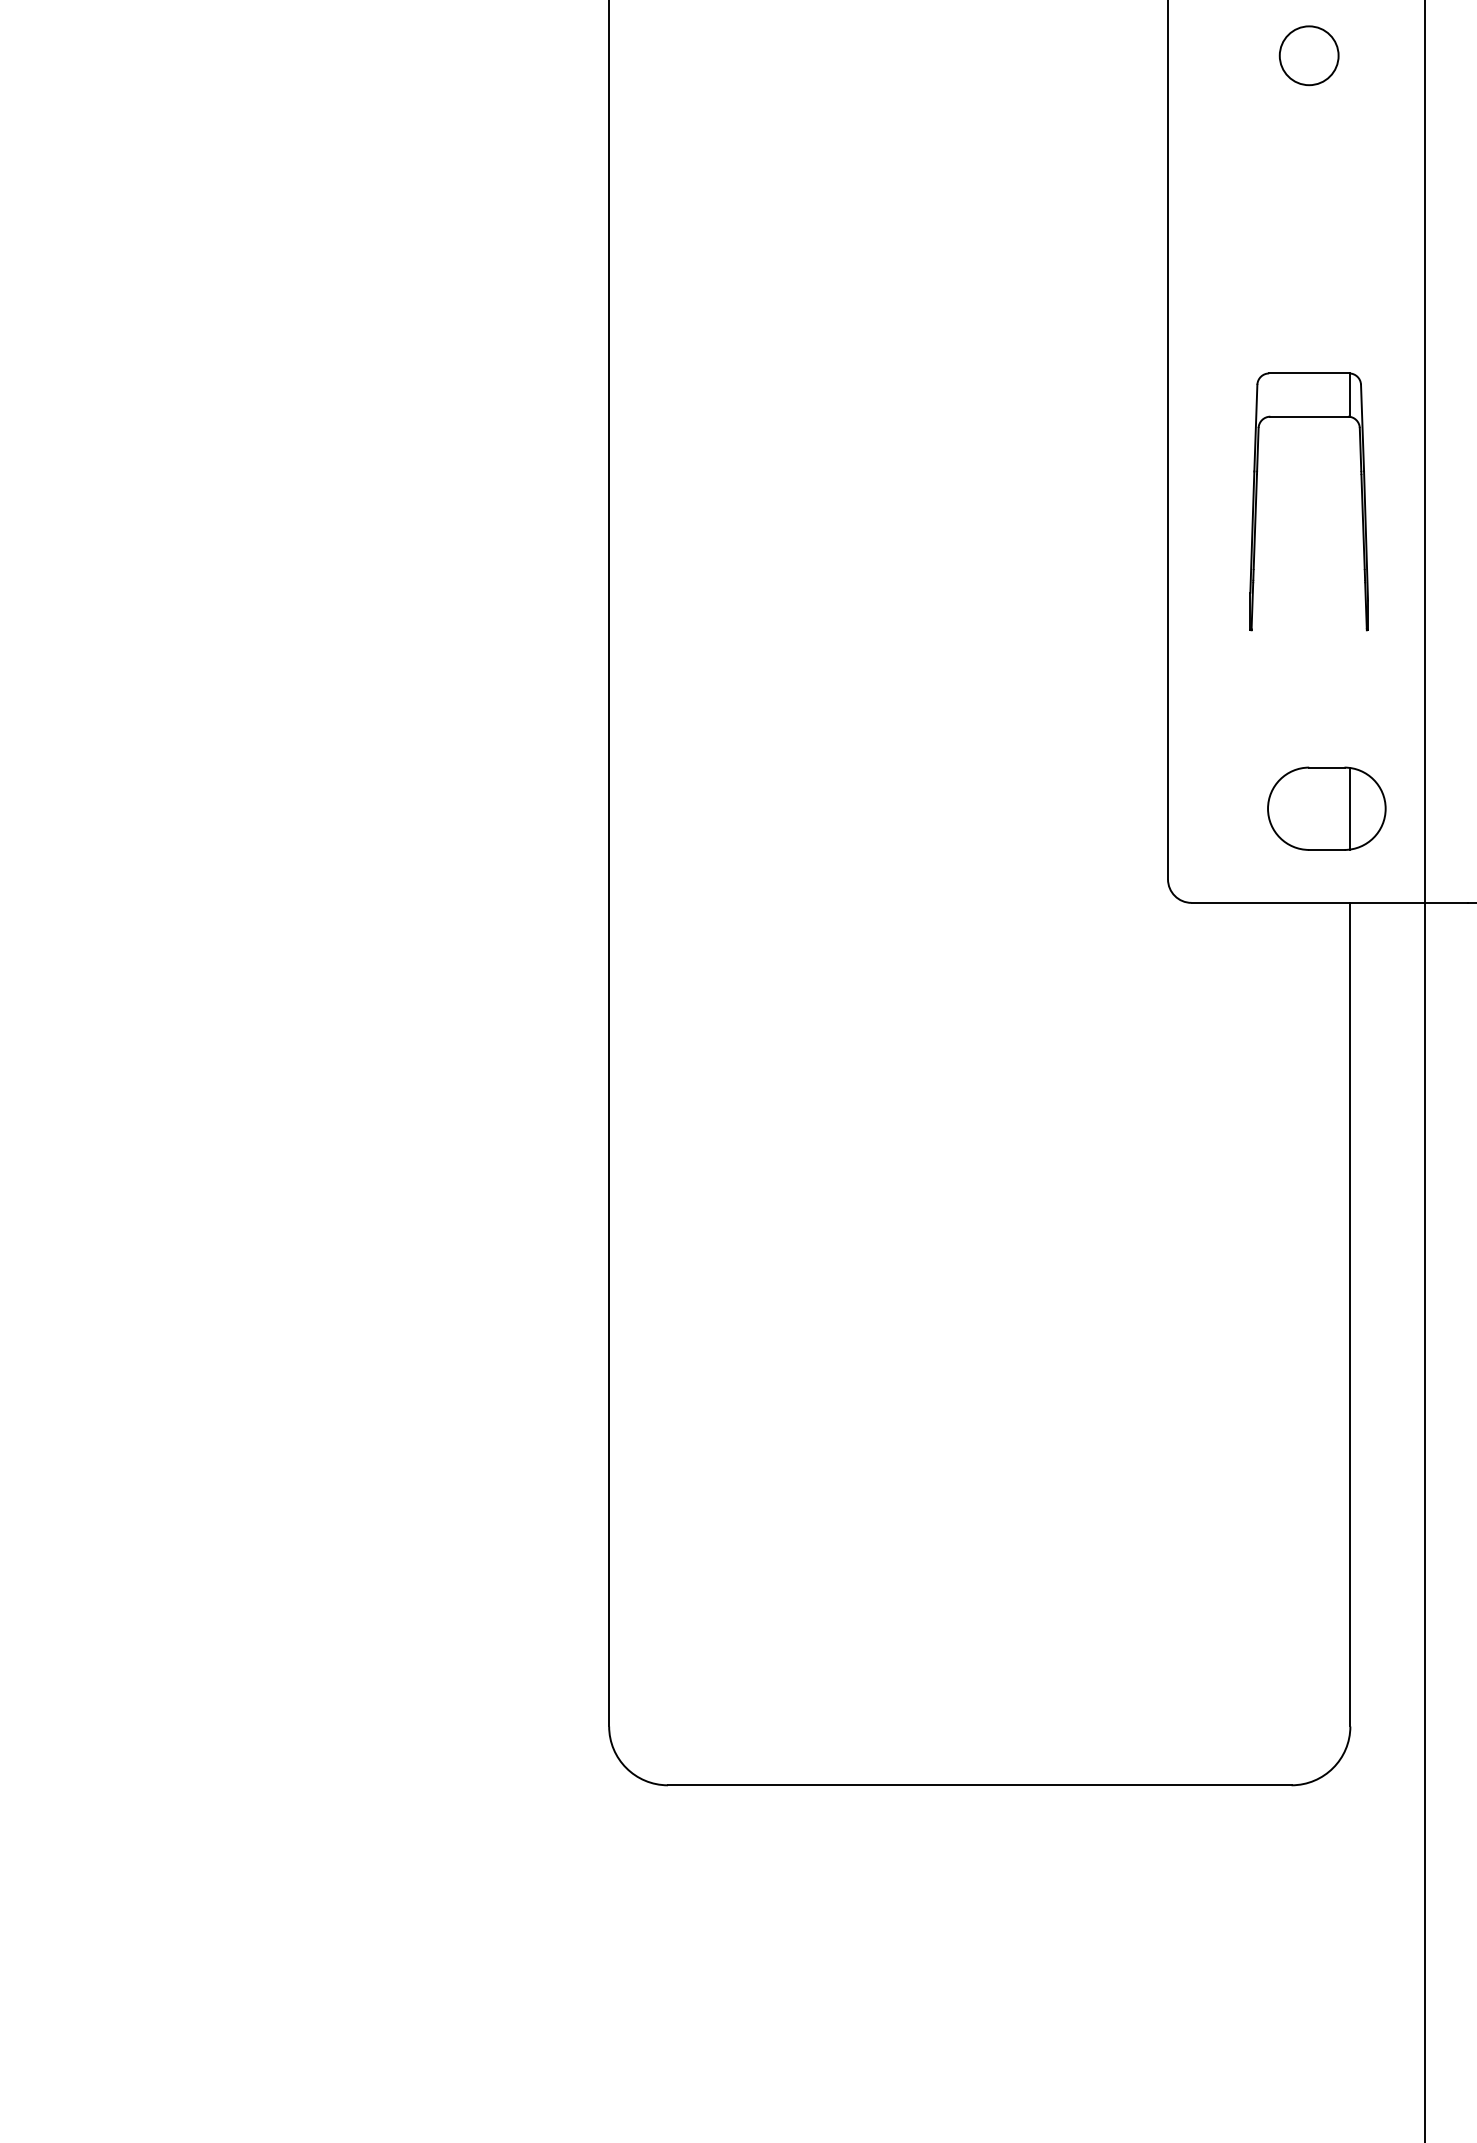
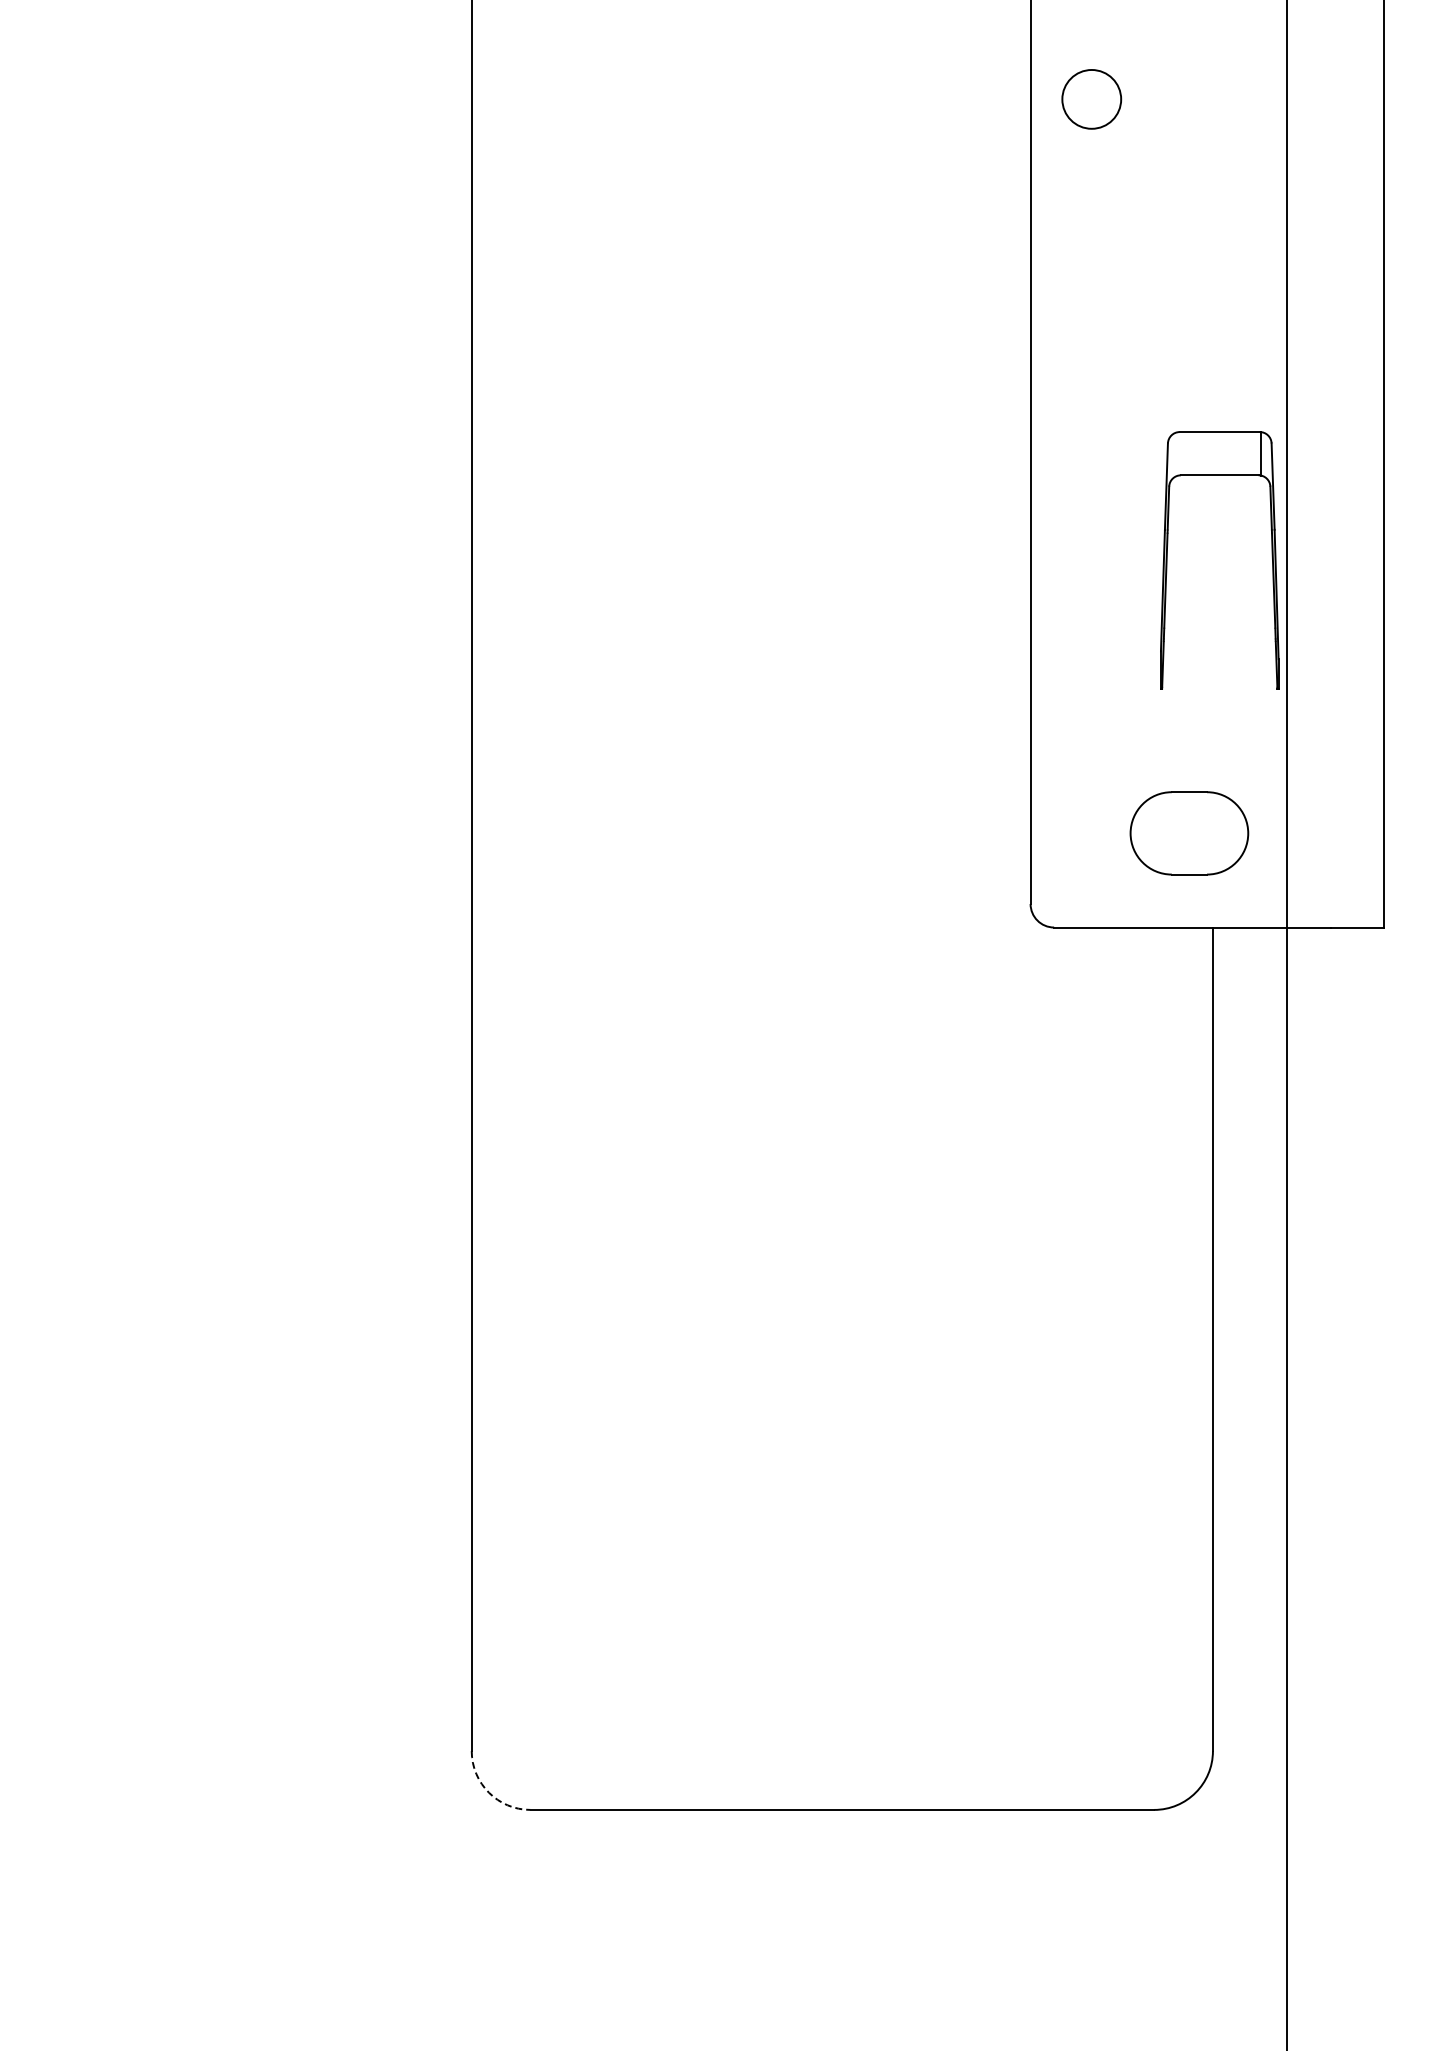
circle: (1308, 55) -> (1091, 99), moved
part: (1257, 498) -> (1168, 557), moved
line: (1350, 808) -> (1213, 833), removed
arc: (626, 1768) -> (489, 1793), solid -> dashed

